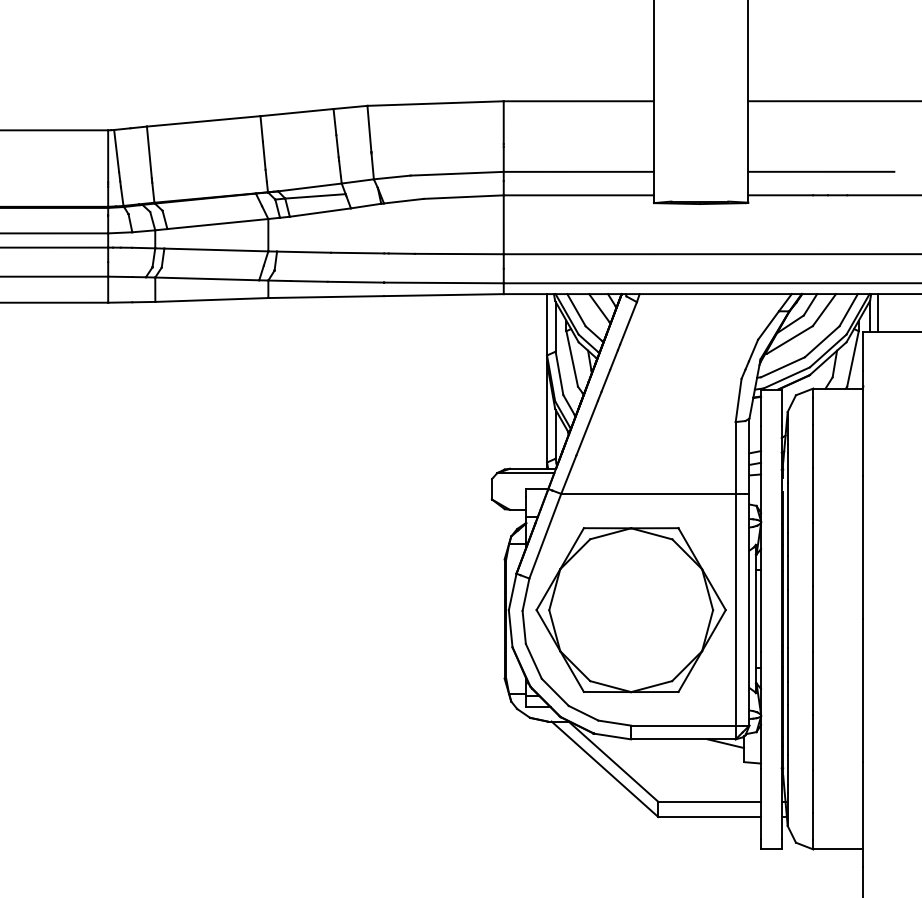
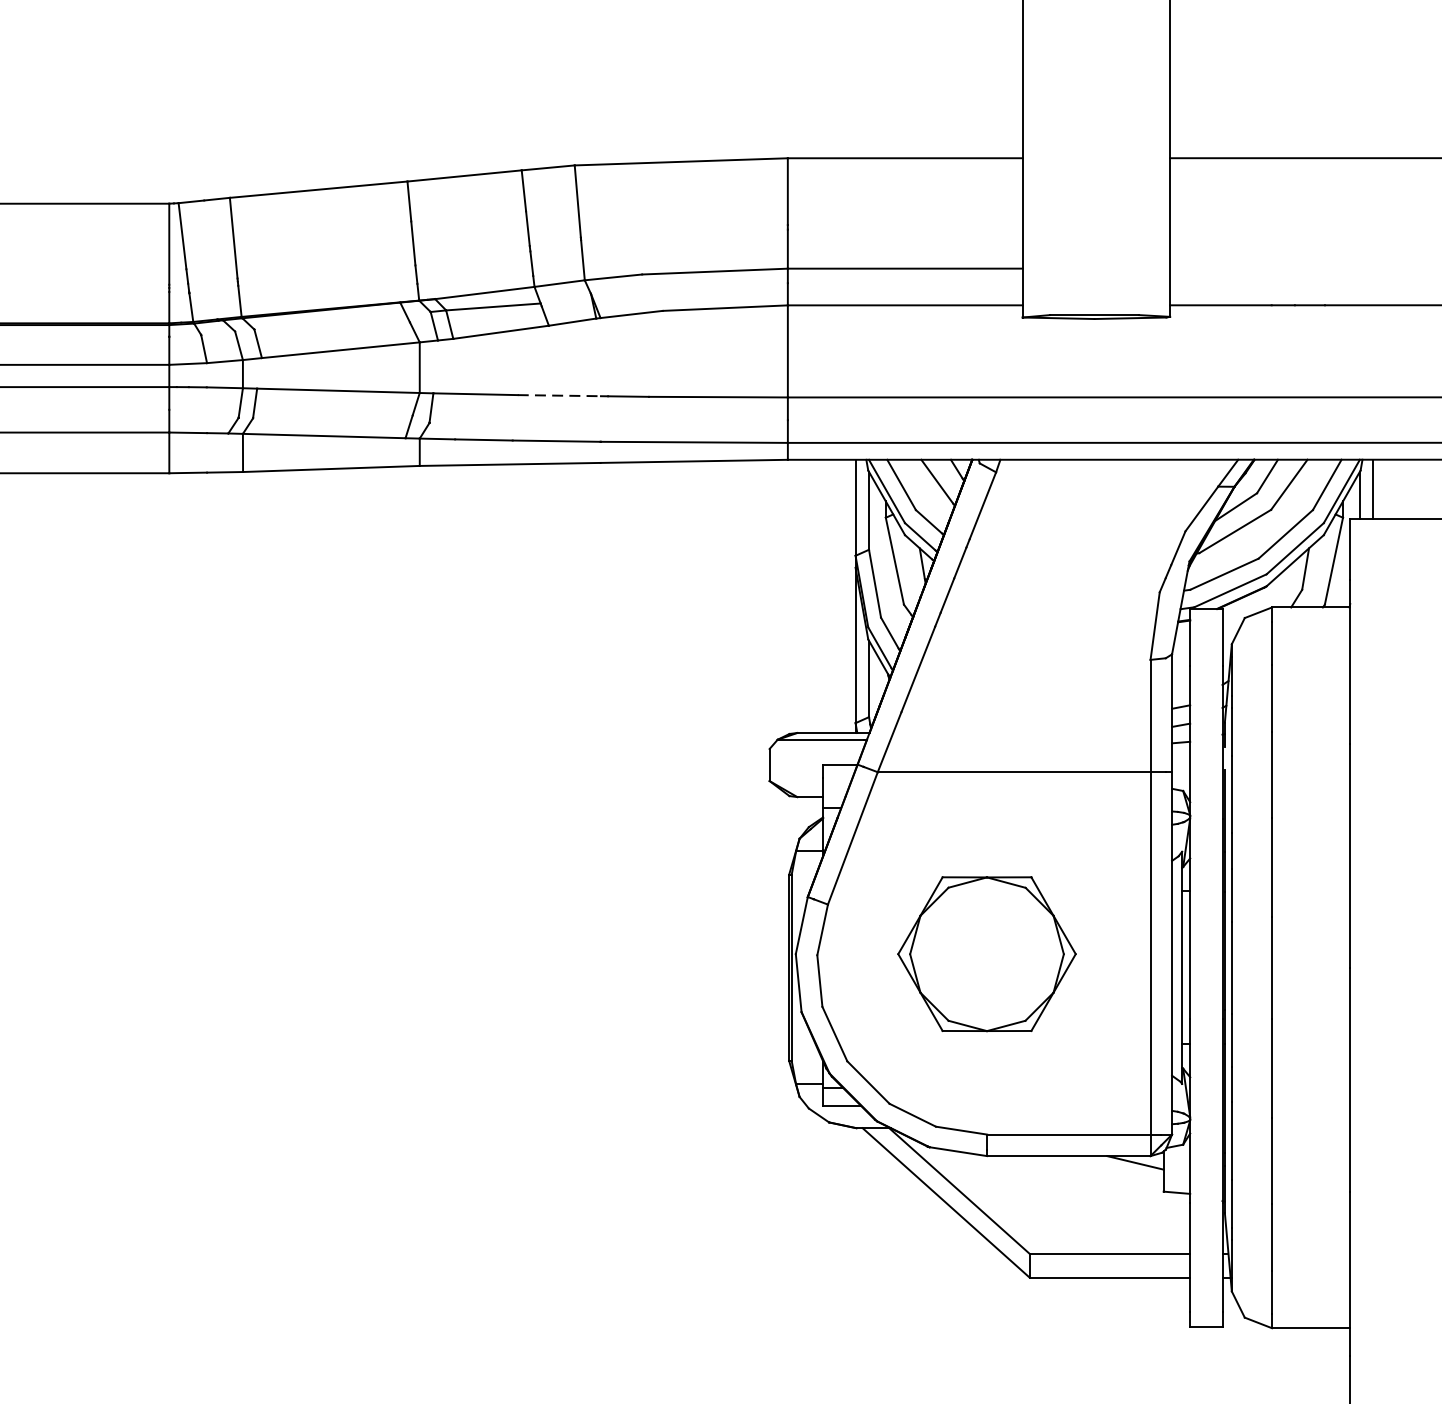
line: (821, 171) -> (1284, 268), removed
line: (357, 253) -> (559, 396), solid -> dashed
part: (630, 610) -> (986, 954), size x0.6

